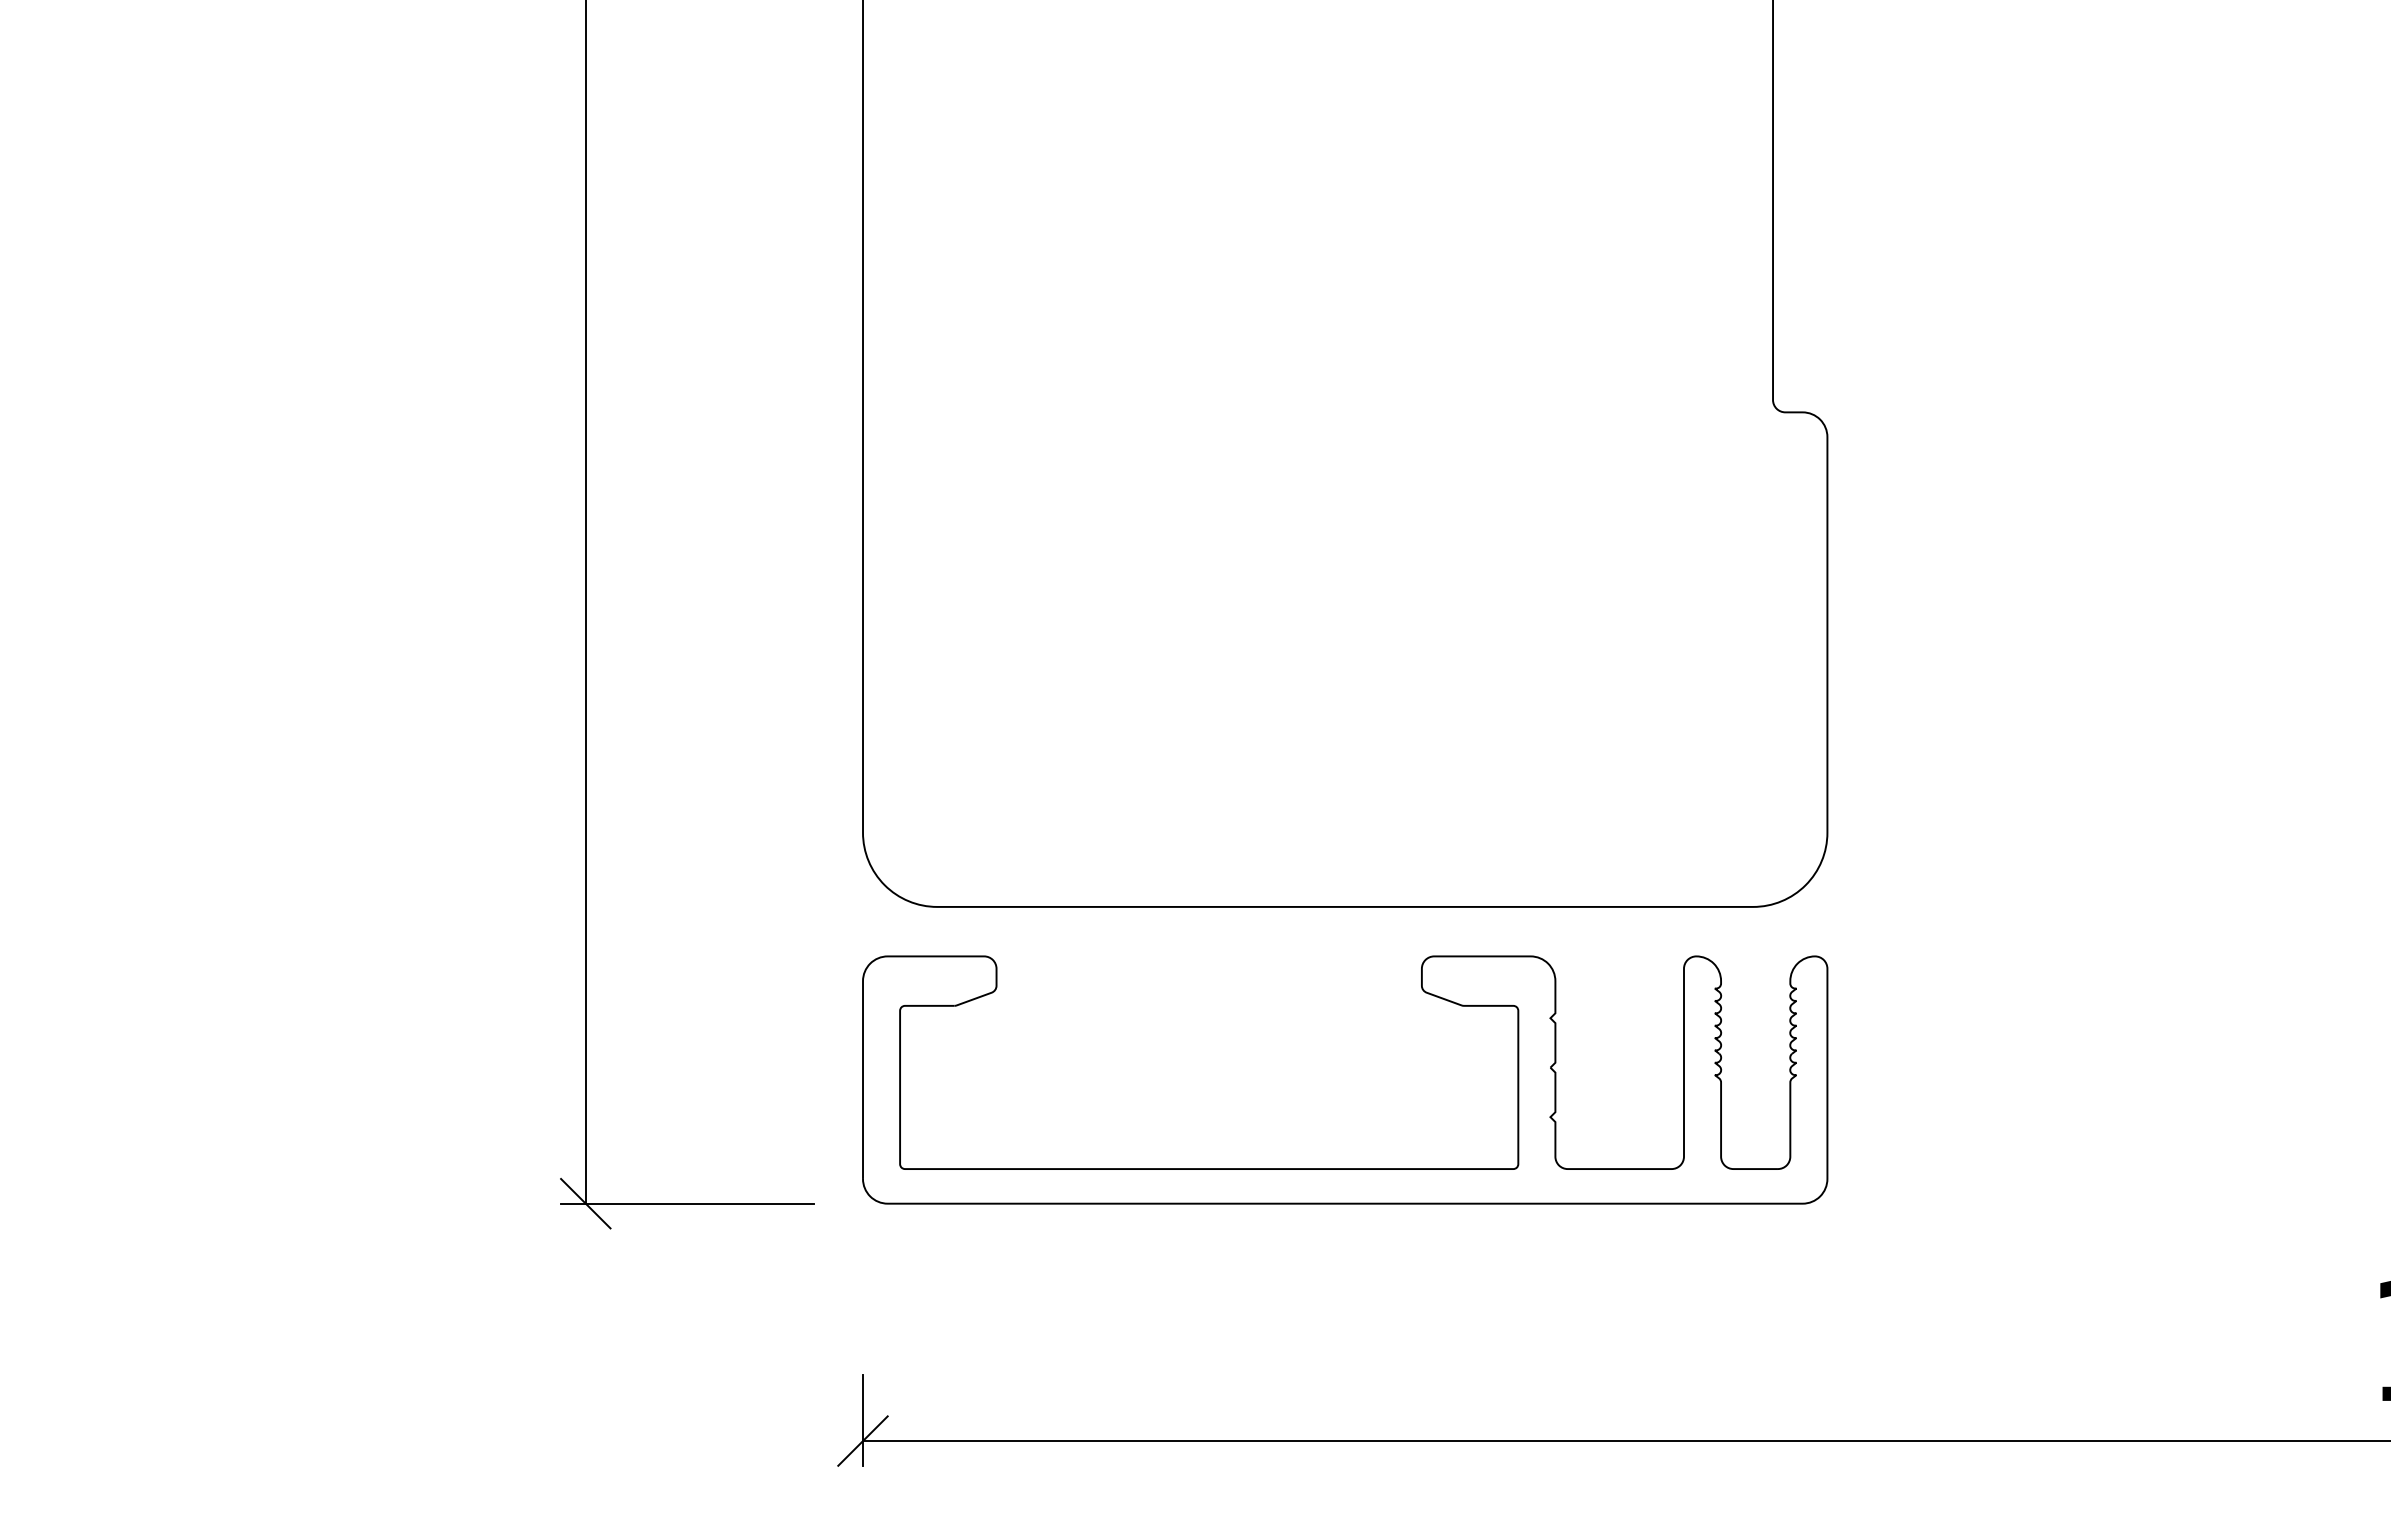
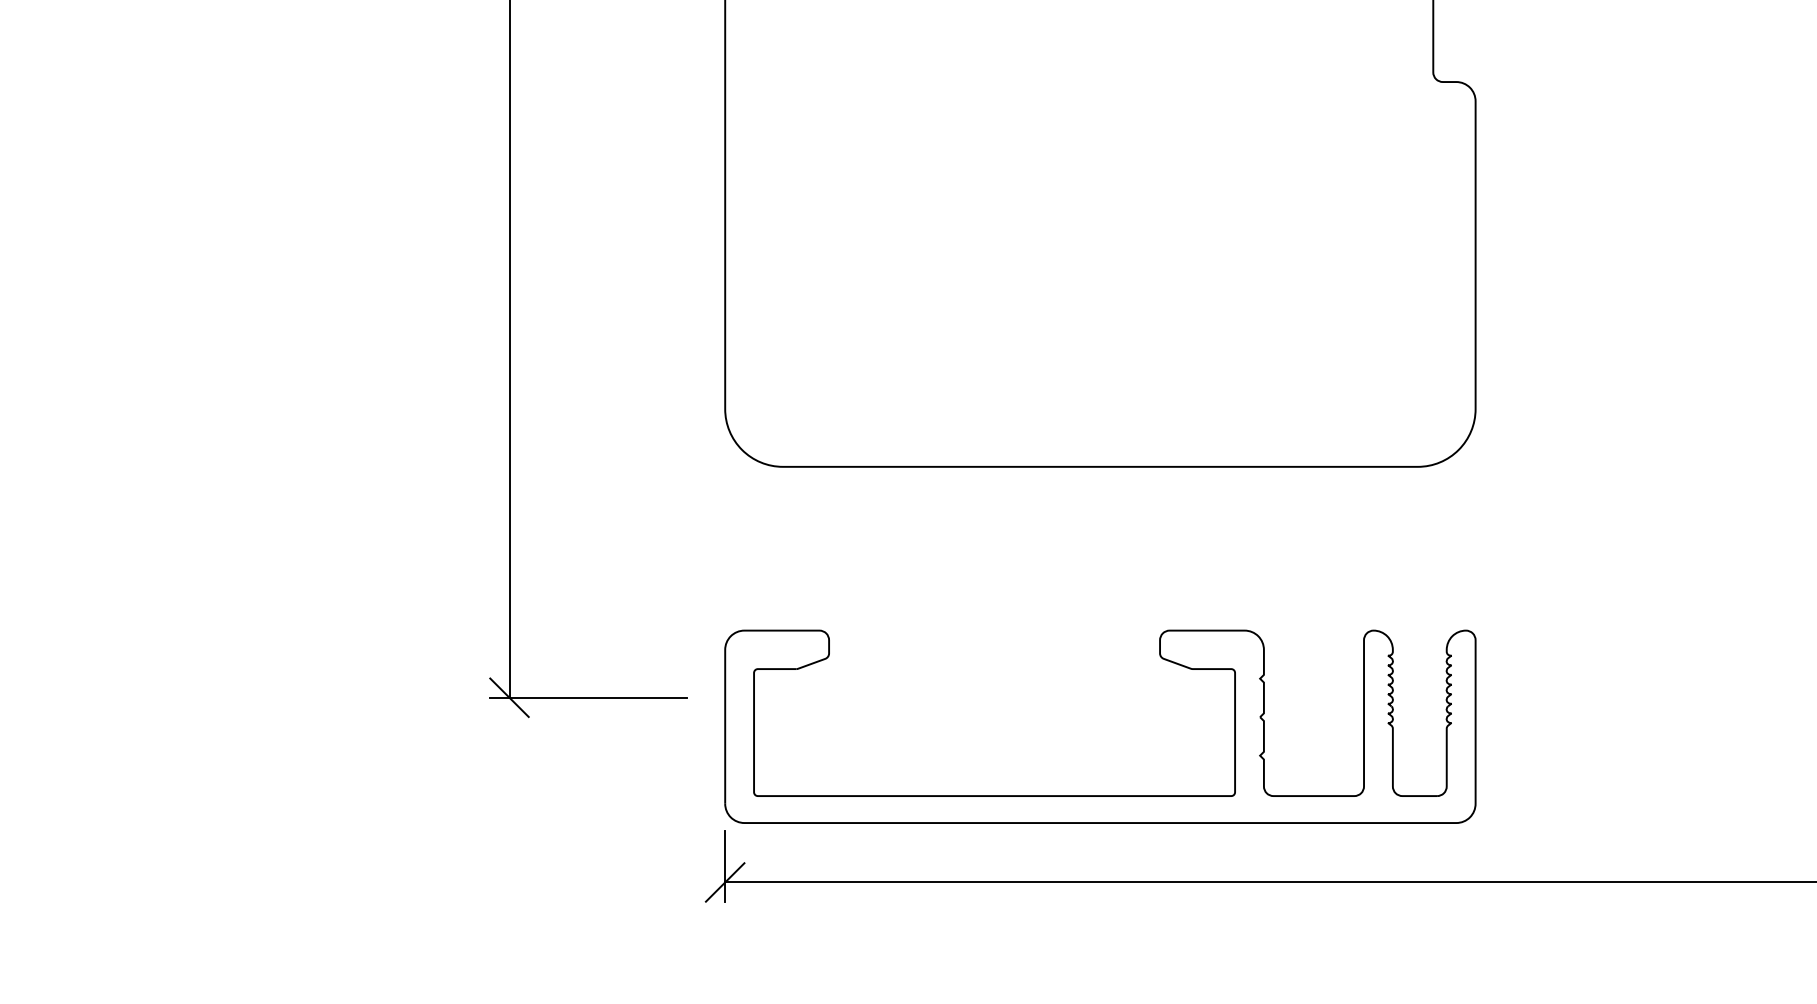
part: (1345, 1168) -> (1100, 795), moved

